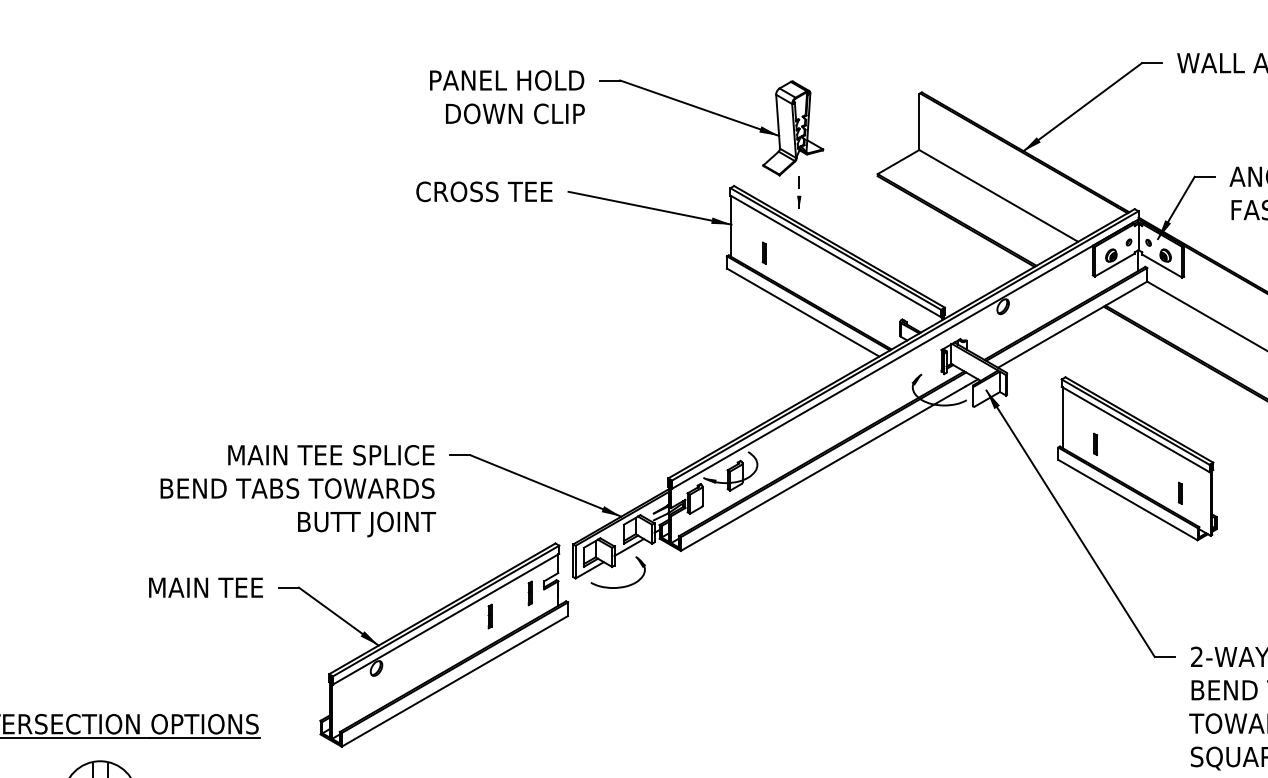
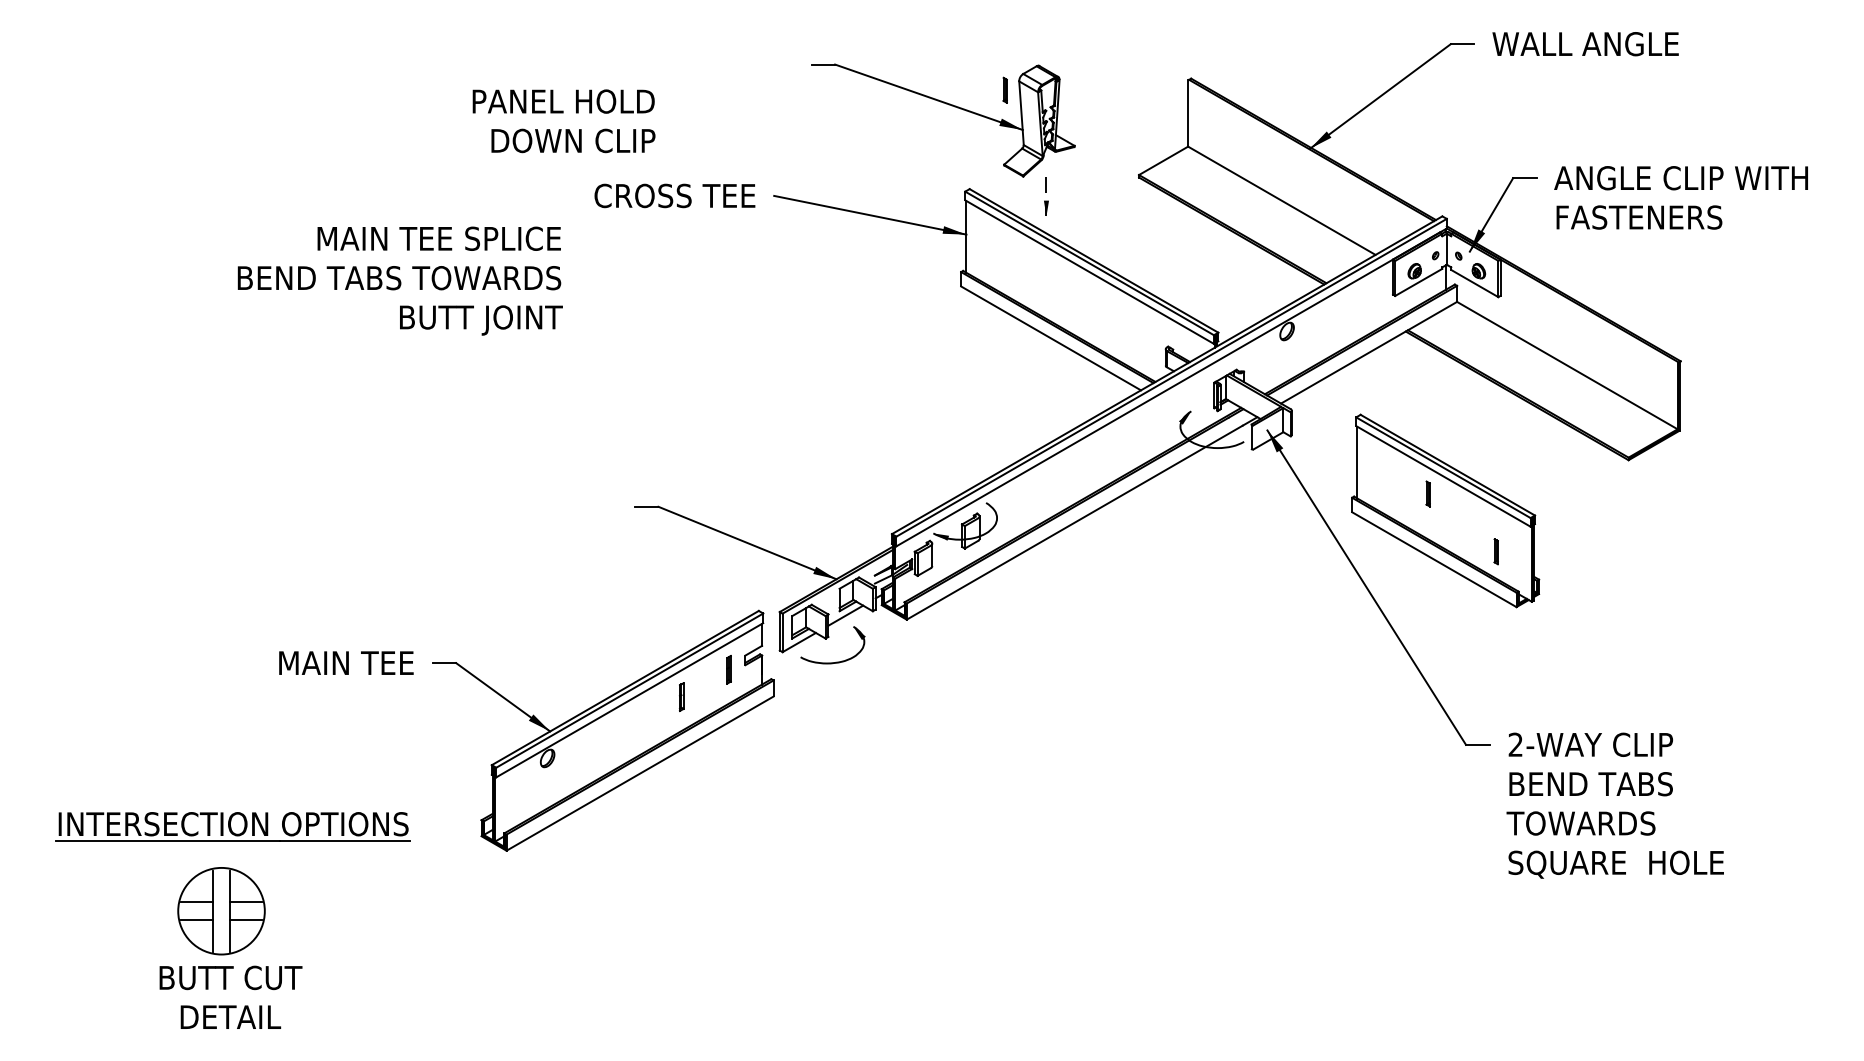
text: (506, 97) -> (563, 121), moved
part: (763, 252) -> (1004, 89), moved
part: (1095, 443) -> (1427, 493), moved
text: (297, 490) -> (399, 280), moved

